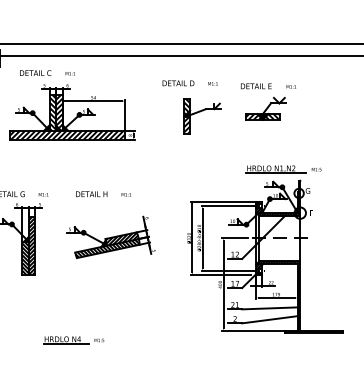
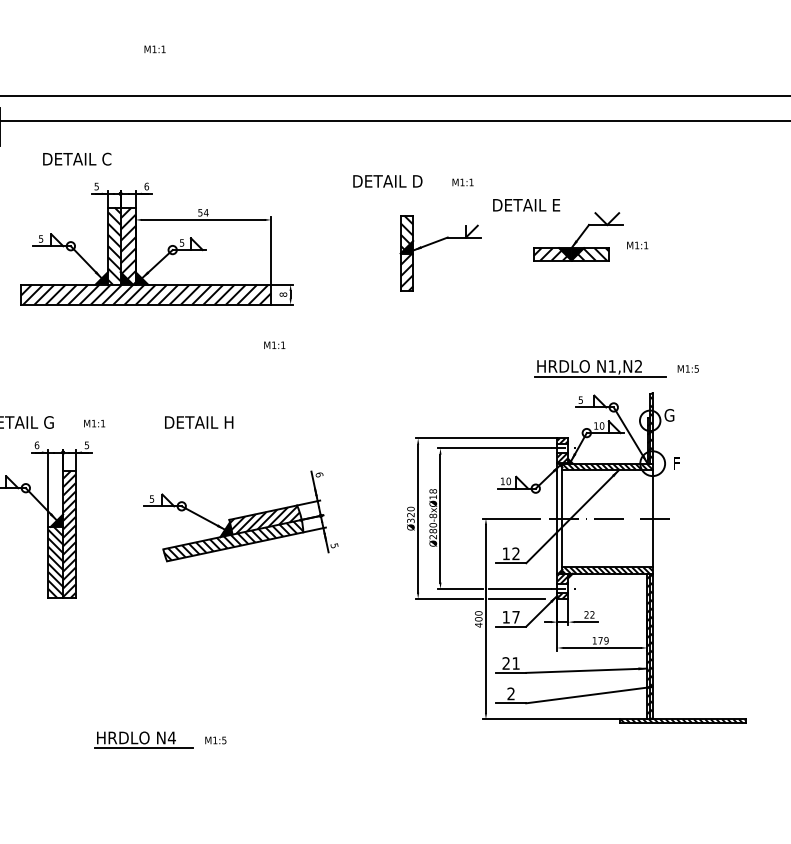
text: (70, 73) -> (155, 49), moved
text: (256, 86) -> (527, 205), moved
text: (290, 86) -> (635, 244), moved
text: (126, 194) -> (274, 344), moved

